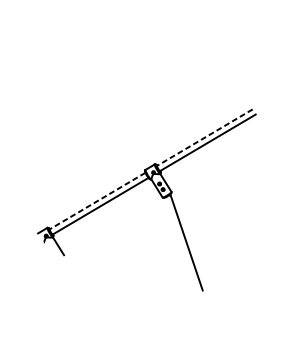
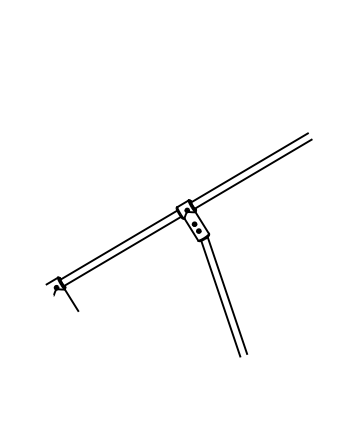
line: (204, 137) -> (249, 167), dashed -> solid
line: (97, 201) -> (118, 245), dashed -> solid
line: (180, 244) -> (220, 298), added

